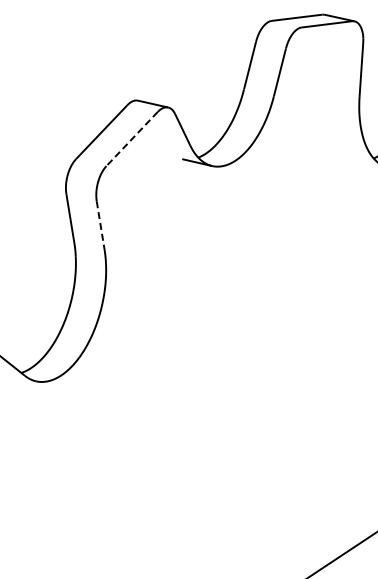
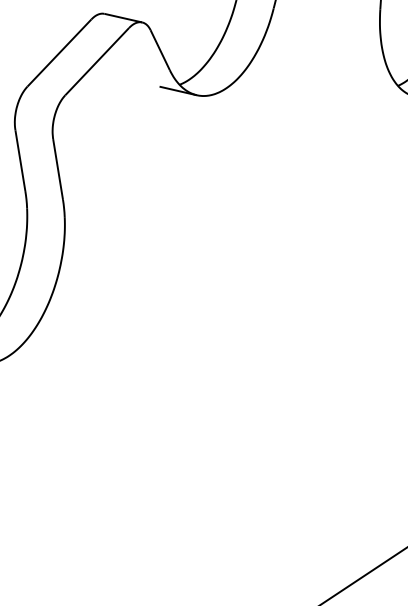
line: (131, 139) -> (96, 62), dashed -> solid
line: (100, 225) -> (57, 169), dashed -> solid

